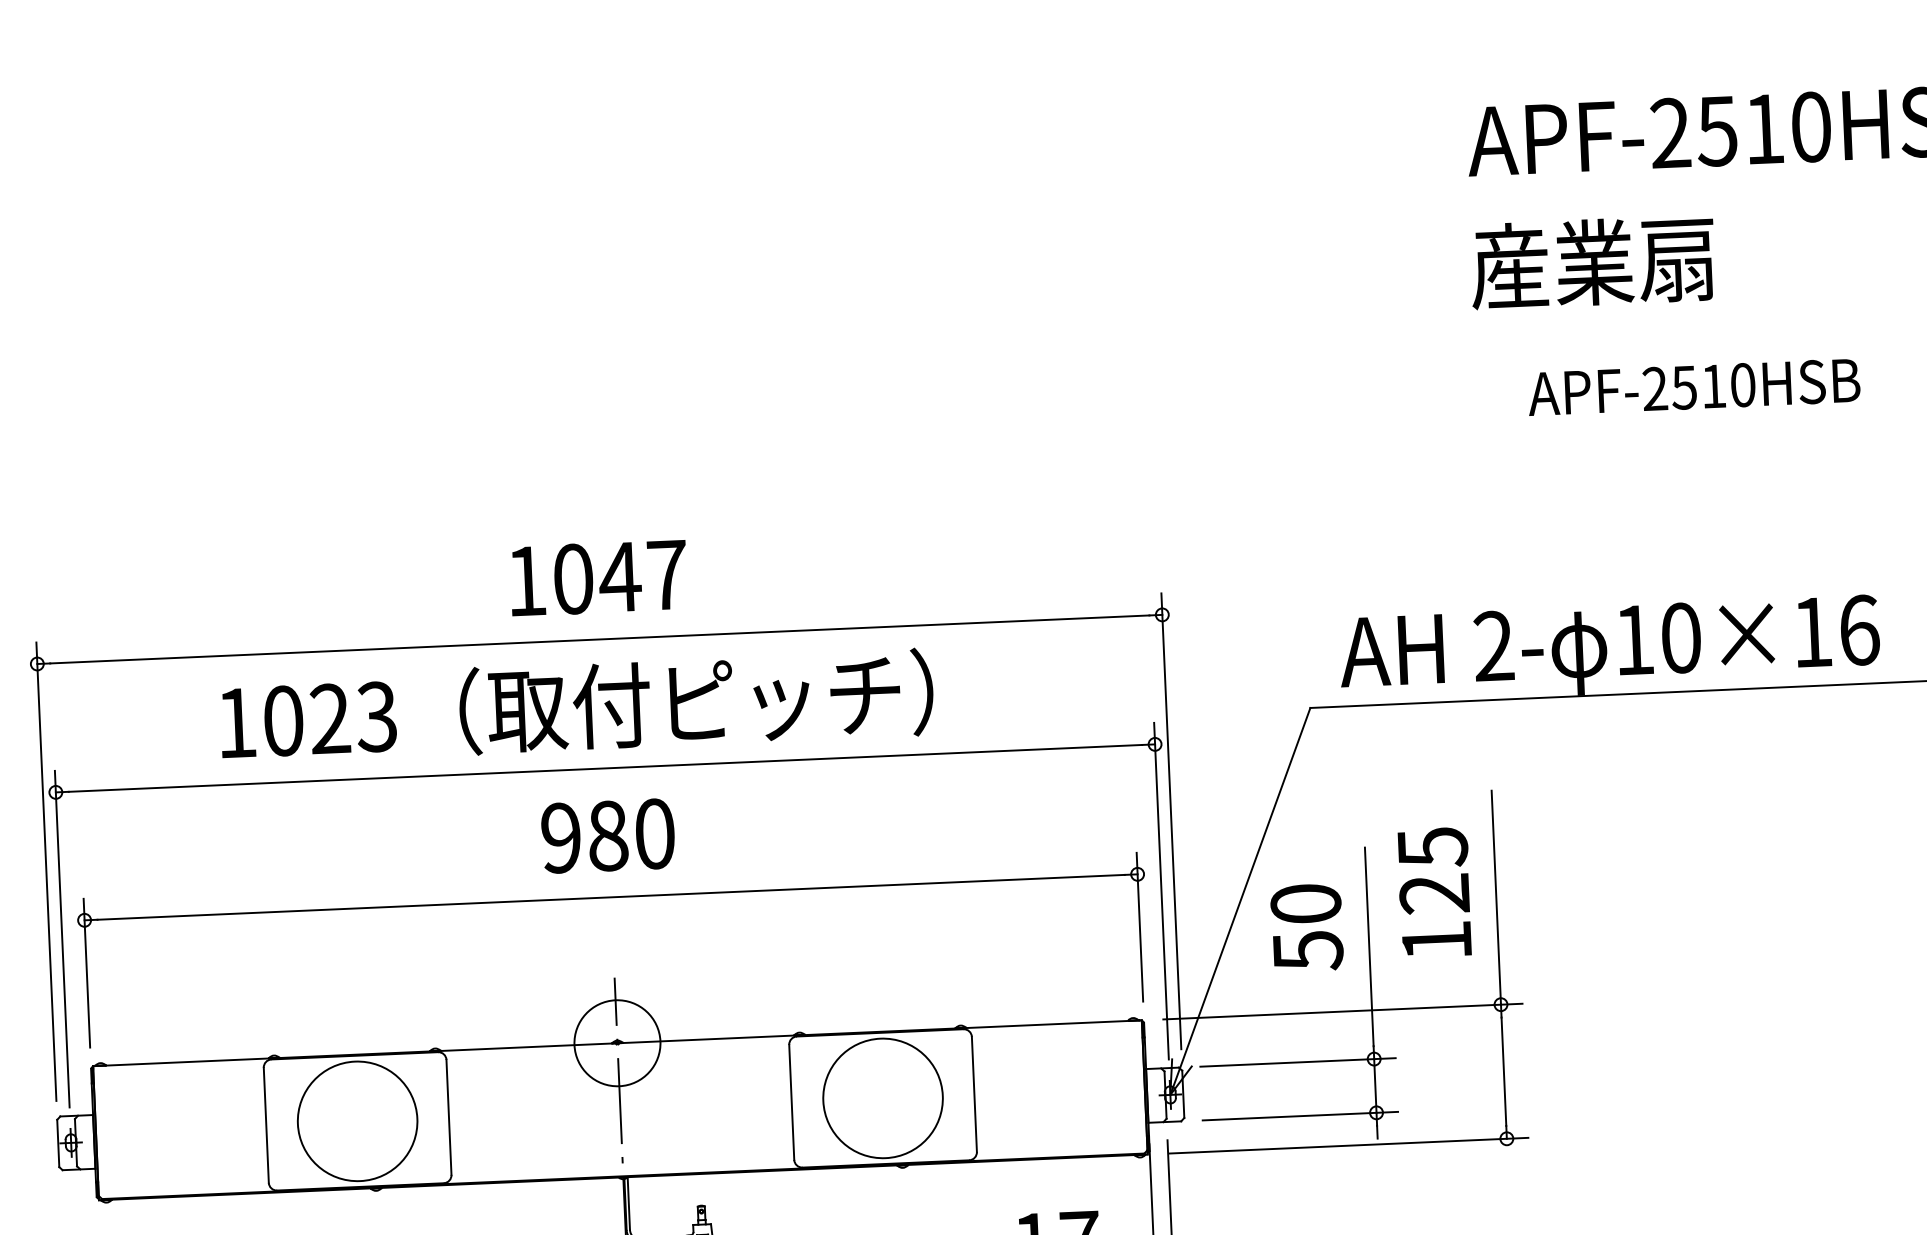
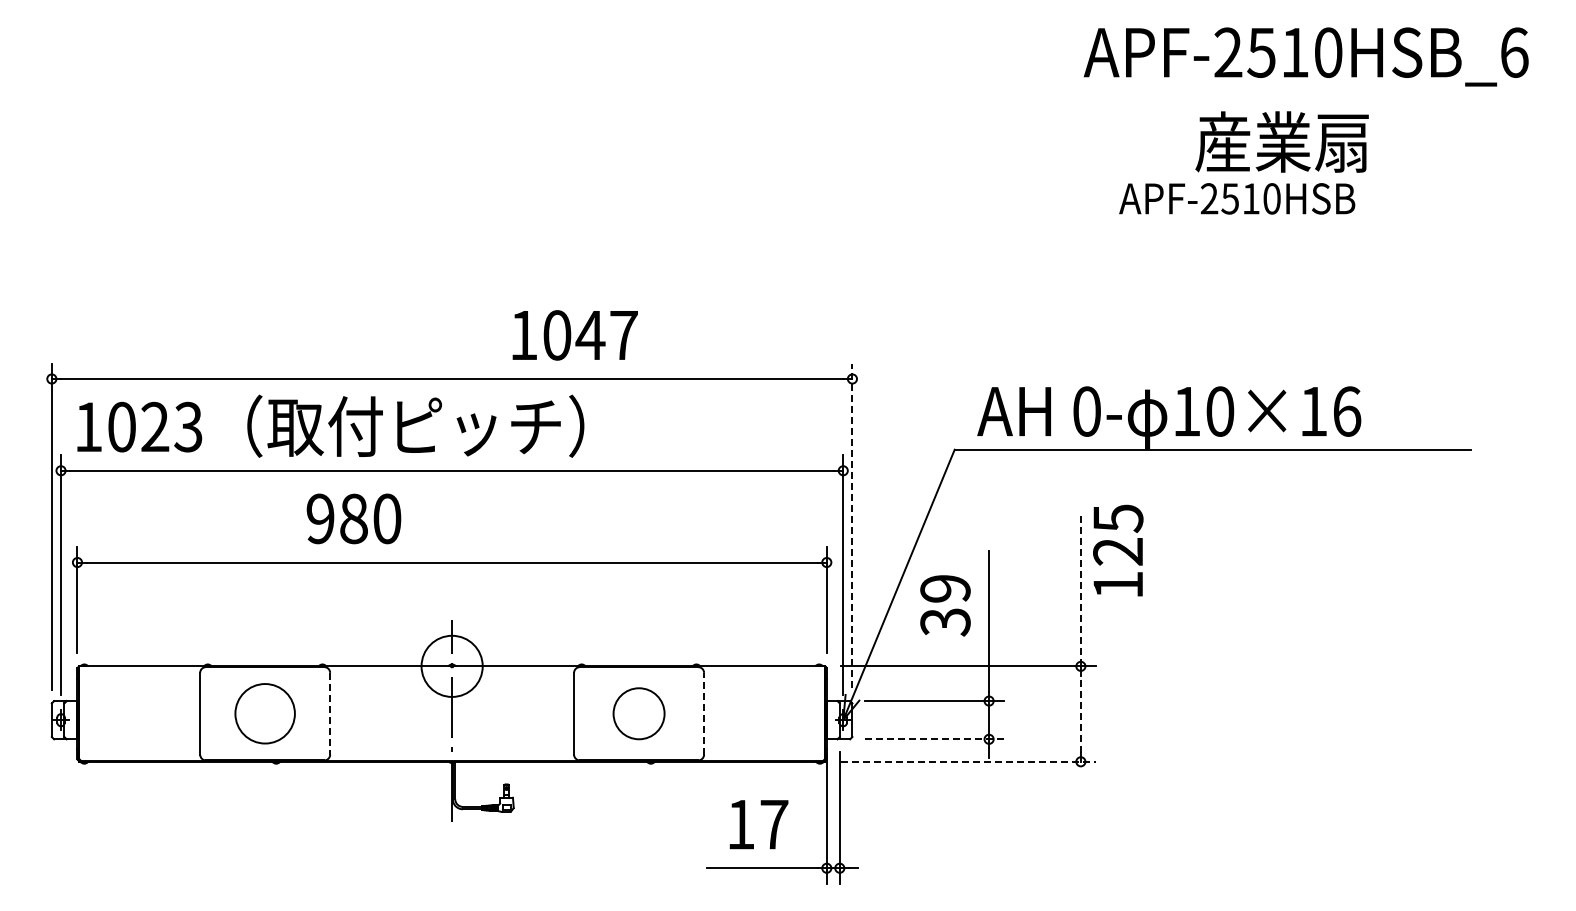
text: (1591, 261) -> (1281, 141), moved
text: (1694, 386) -> (1237, 198), moved
text: (597, 578) -> (574, 335), moved
text: (1493, 646) -> (1086, 411), 2- -> 0-
text: (576, 705) -> (330, 425), moved
line: (1171, 820) -> (852, 525), solid -> dashed
text: (607, 835) -> (353, 518), moved
text: (1435, 892) -> (1118, 550), moved
line: (1495, 896) -> (1080, 589), solid -> dashed
text: (1307, 927) -> (945, 605), 50 -> 39
line: (1503, 1072) -> (1080, 714), solid -> dashed
line: (974, 1094) -> (704, 713), solid -> dashed
circle: (882, 1098) -> (638, 713), size x0.6
line: (449, 1116) -> (330, 713), solid -> dashed
line: (1301, 1116) -> (935, 739), solid -> dashed
circle: (356, 1121) -> (264, 713), size x0.7
line: (1348, 1145) -> (968, 761), solid -> dashed

